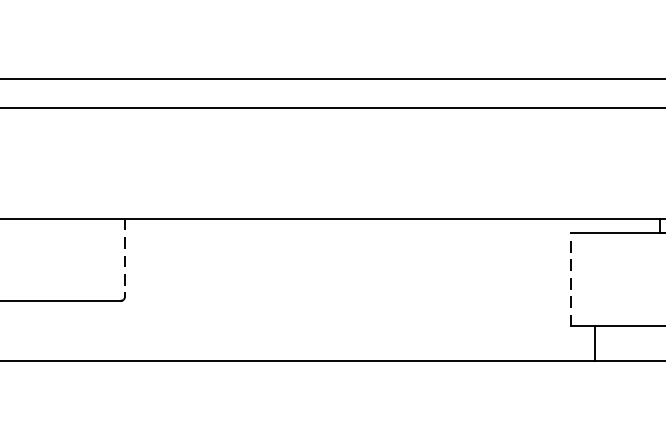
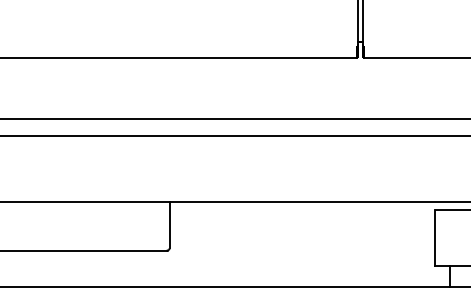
line: (124, 258) -> (169, 225), dashed -> solid
line: (570, 280) -> (435, 238), dashed -> solid

